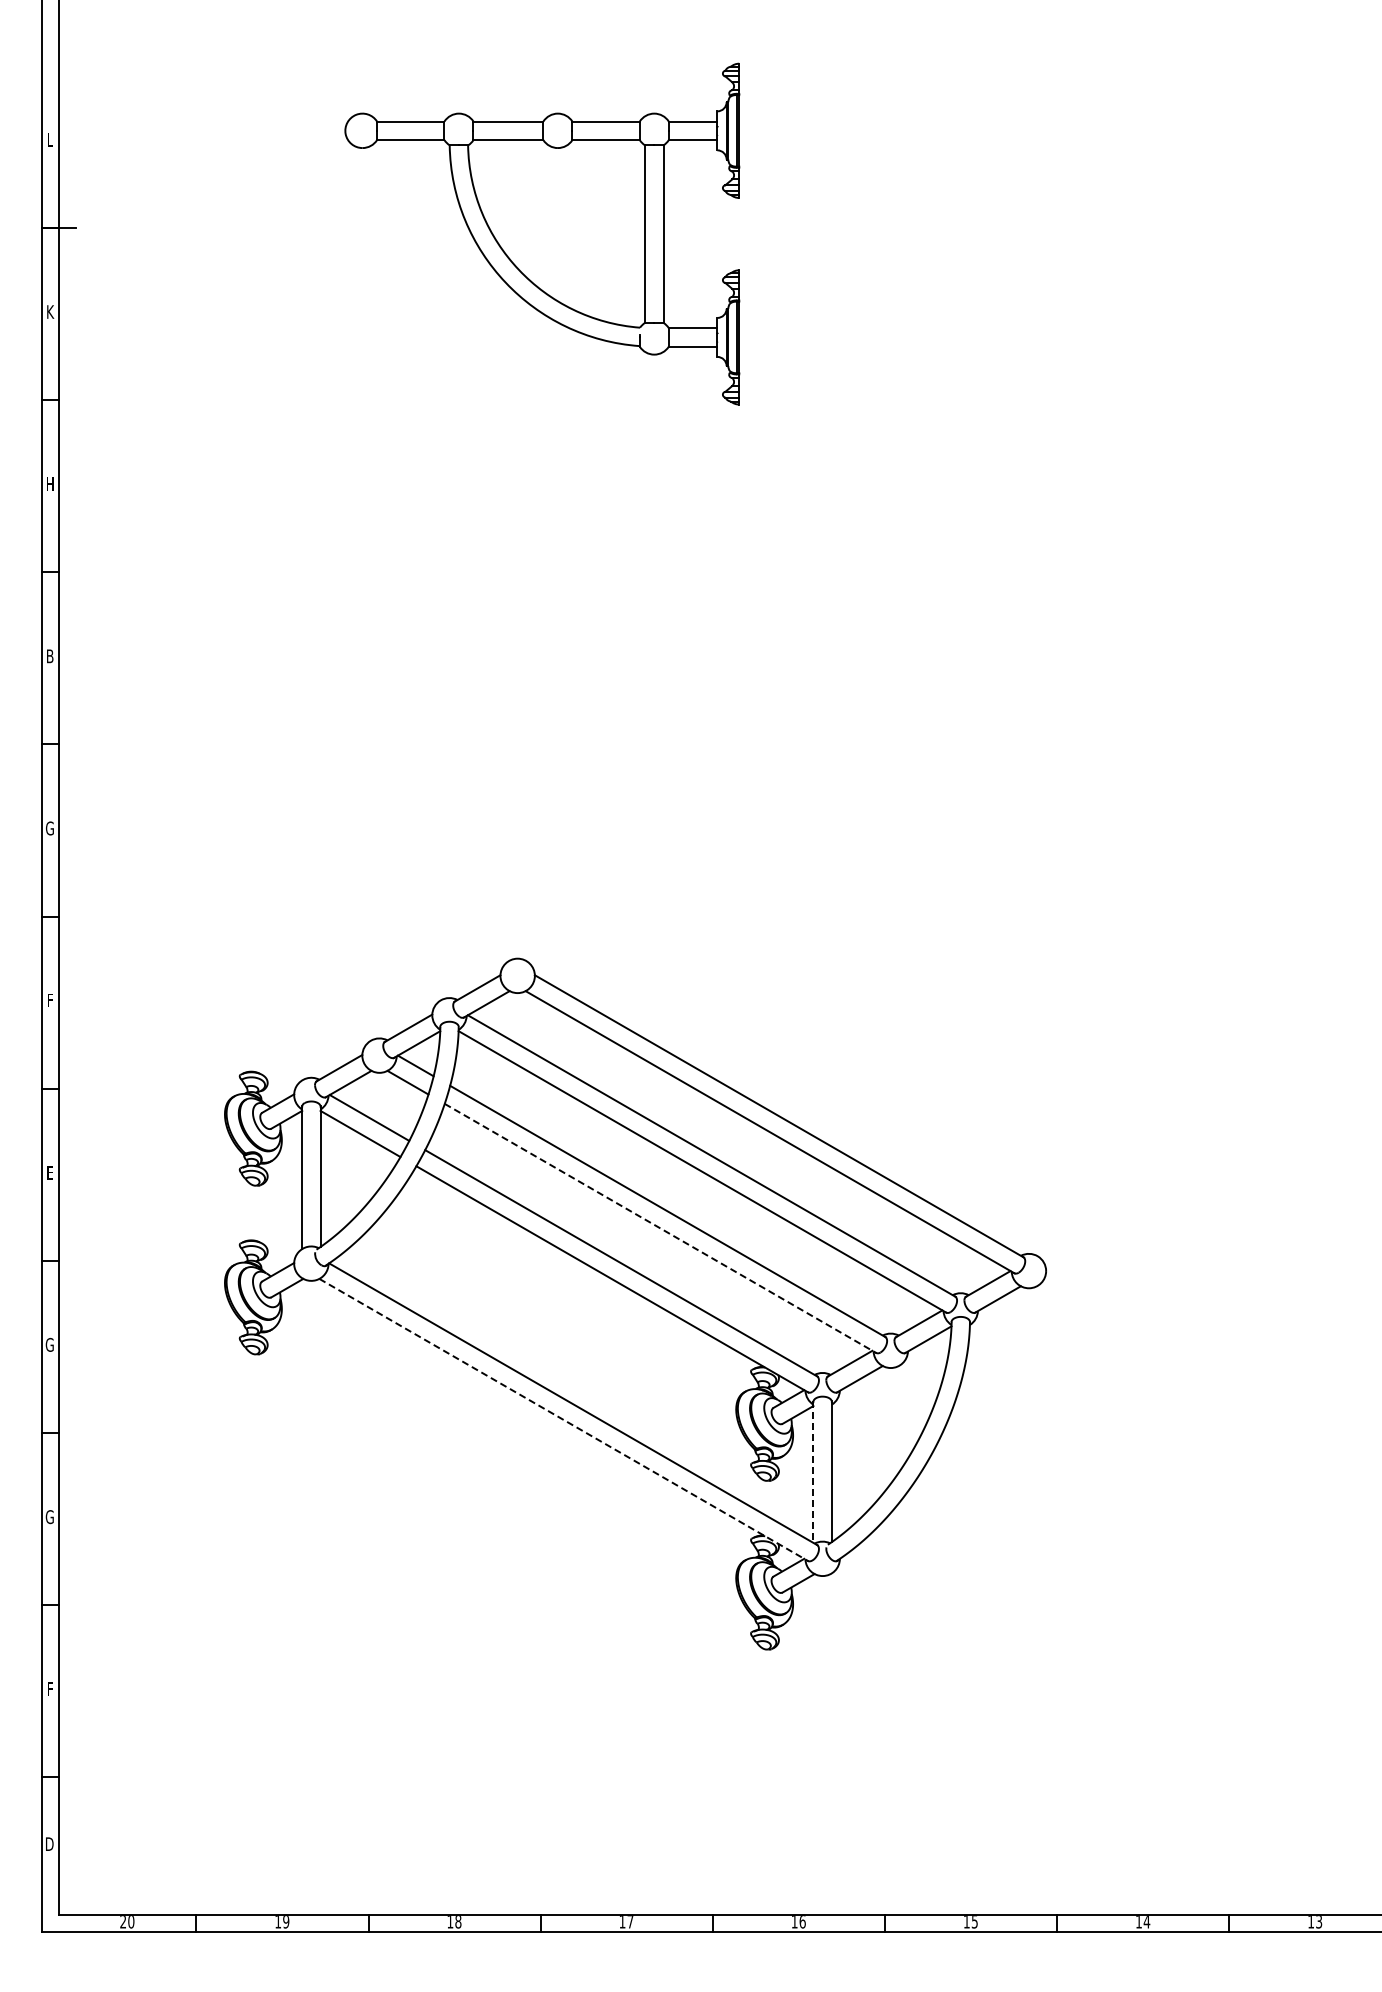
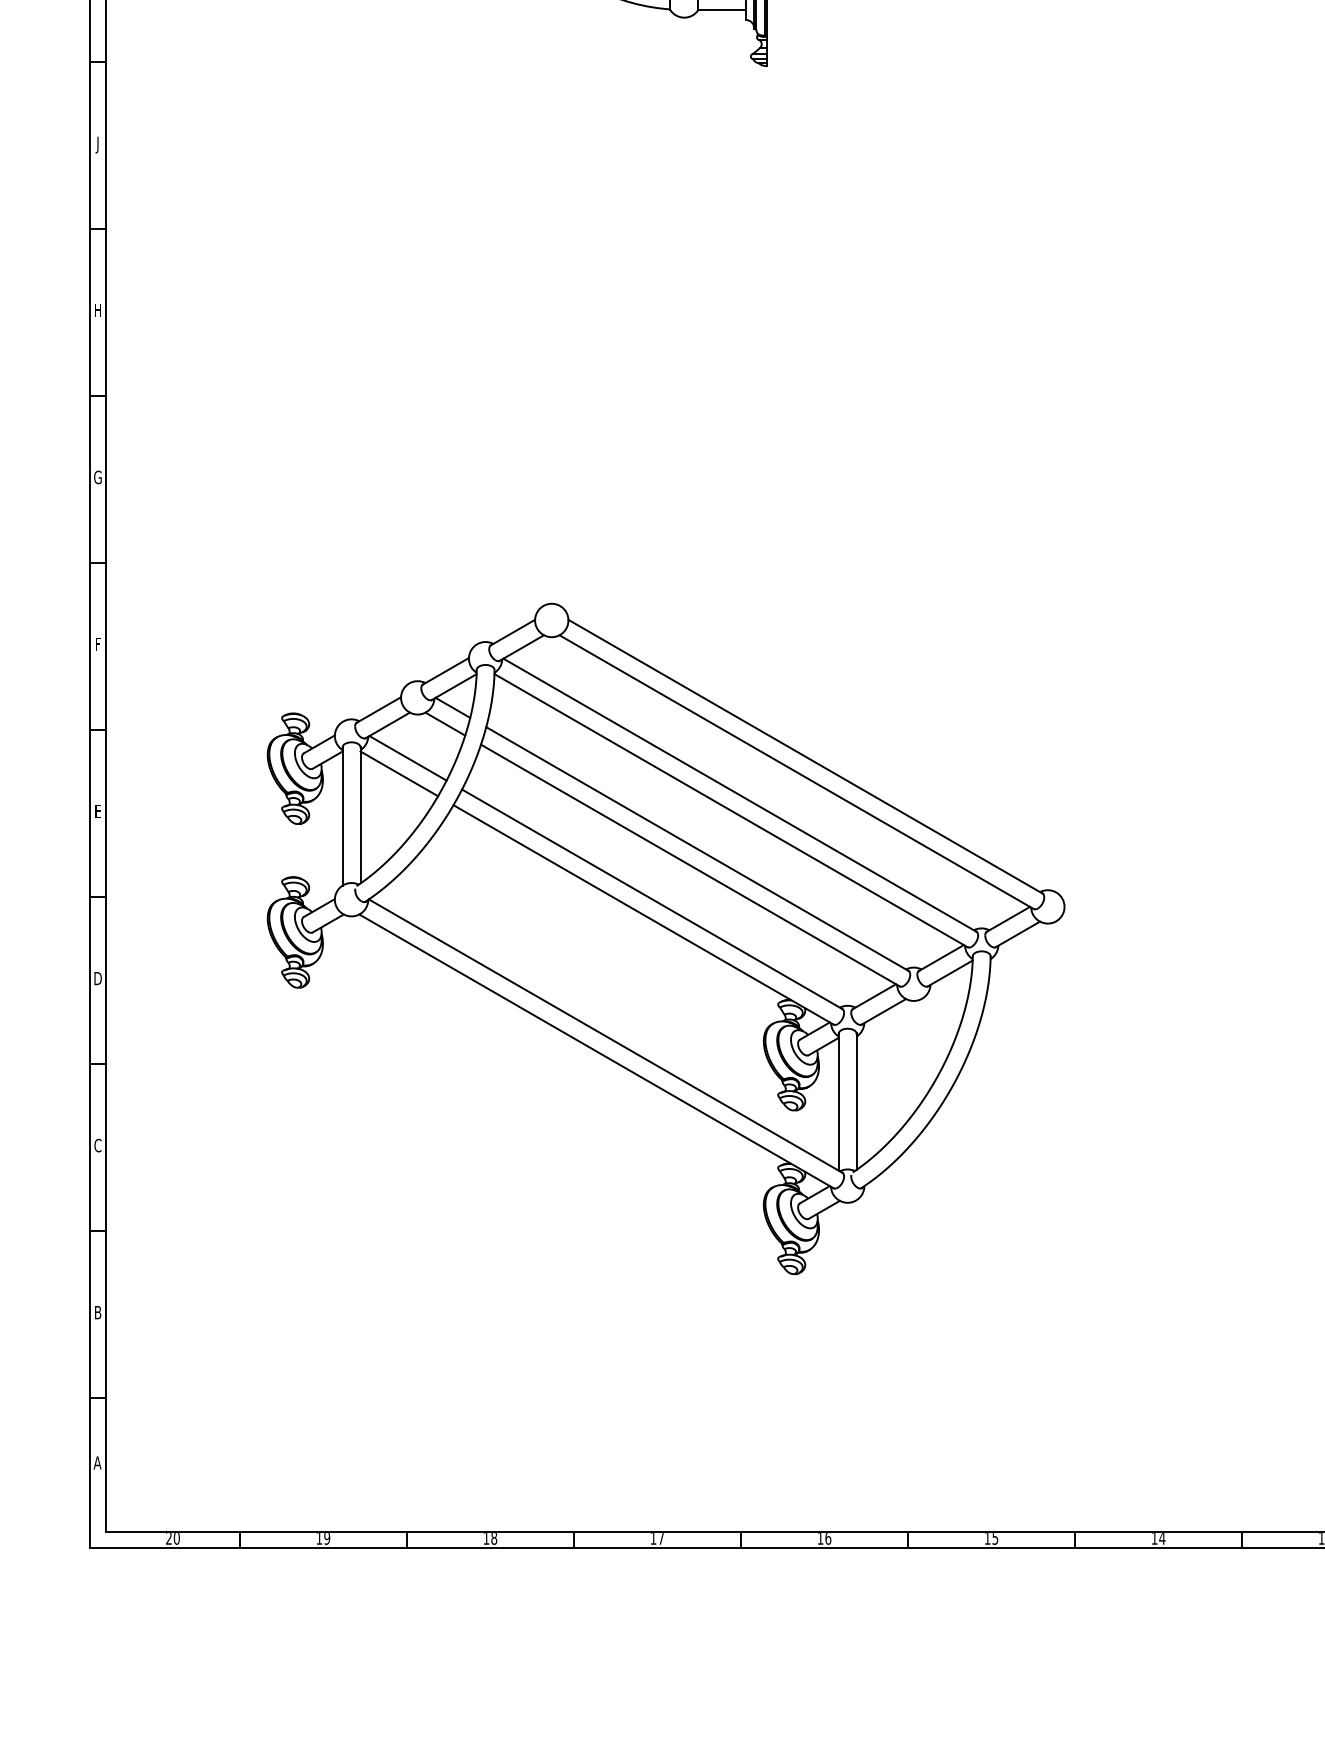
text: (50, 485) -> (98, 144), H -> J
text: (50, 656) -> (98, 310), B -> H
line: (661, 1228) -> (691, 865), dashed -> solid
text: (49, 1344) -> (97, 978), G -> D
line: (564, 1420) -> (597, 1051), dashed -> solid
line: (813, 1472) -> (838, 1102), dashed -> solid
text: (49, 1516) -> (97, 1145), G -> C
text: (50, 1688) -> (98, 1311), F -> B
text: (49, 1843) -> (97, 1462), D -> A

